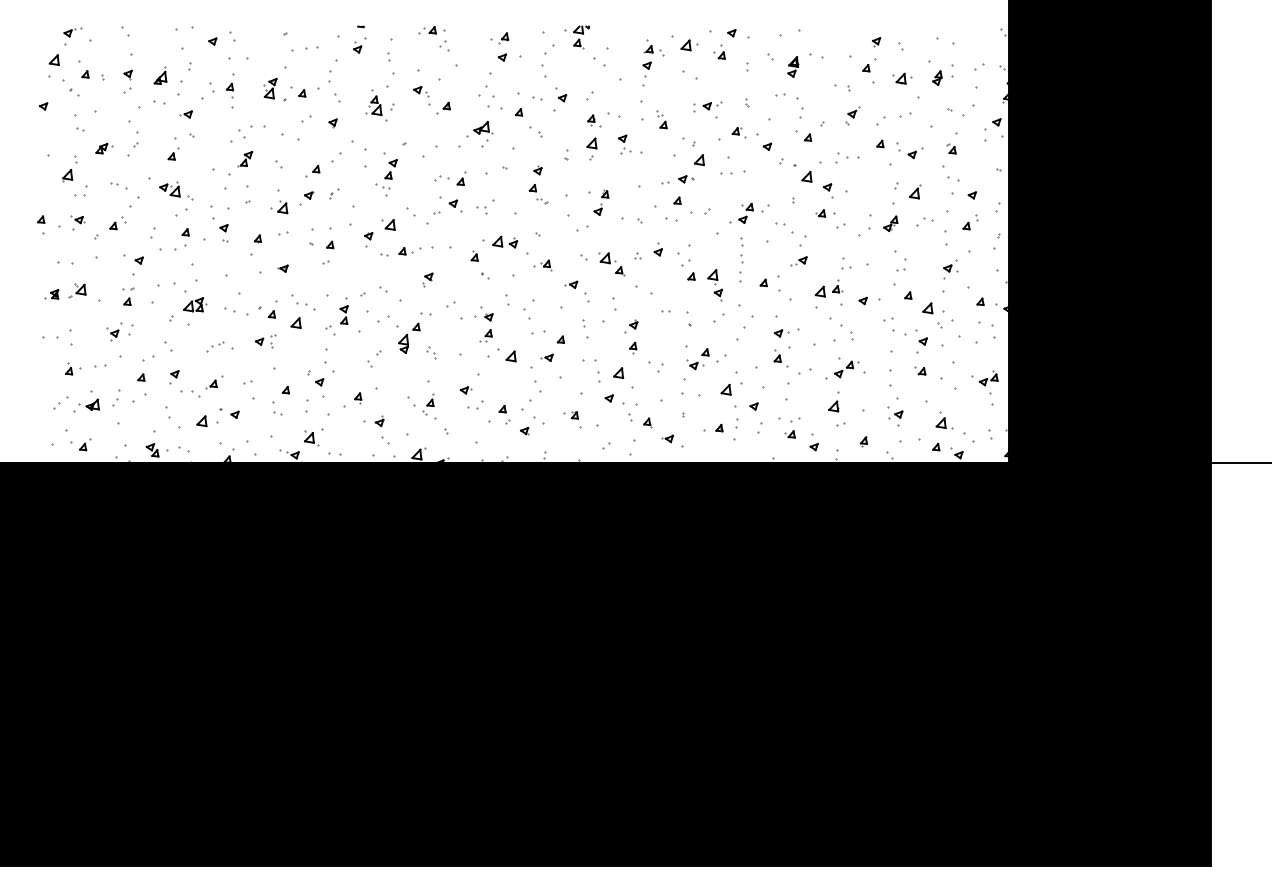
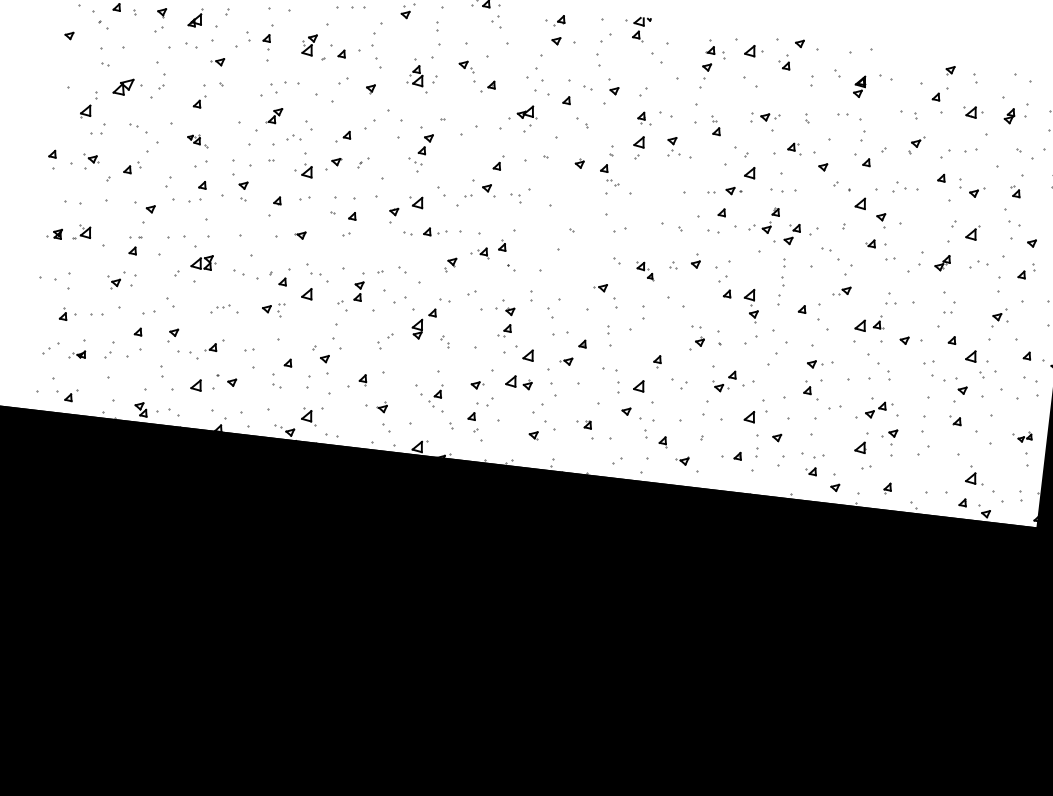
part: (104, 148) -> (127, 87), size x1.6
part: (441, 178) -> (294, 138), moved
part: (176, 190) -> (198, 140), size x0.6
part: (538, 194) -> (609, 175), moved
part: (601, 202) -> (771, 220), moved
part: (505, 241) -> (519, 381), moved
part: (611, 264) -> (645, 271), size x0.7
part: (542, 265) -> (479, 252), moved
part: (631, 326) -> (697, 343), moved
part: (984, 378) -> (1022, 436), size x0.7
part: (86, 405) -> (77, 354), size x0.6
part: (504, 414) -> (473, 422), moved
part: (895, 418) -> (889, 436), moved

